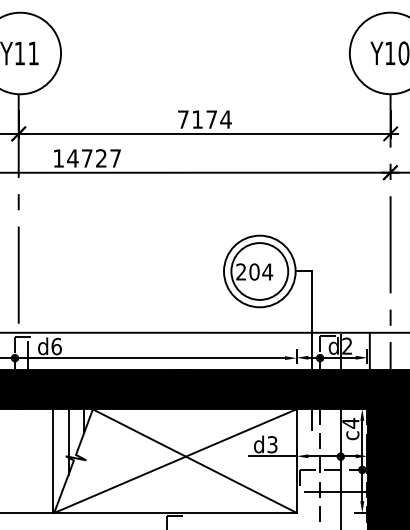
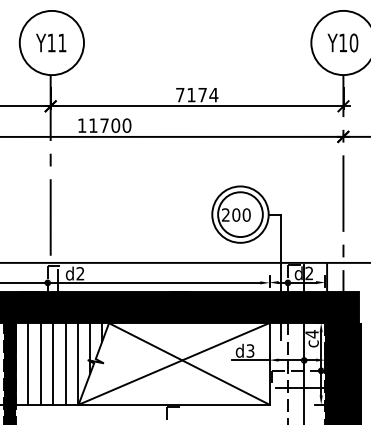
text: (93, 158) -> (109, 125), 14727 -> 11700
text: (267, 271) -> (246, 214), 204 -> 200
text: (56, 346) -> (80, 273), d6 -> d2
line: (5, 460) -> (40, 363), added
line: (22, 460) -> (53, 363), added
line: (37, 460) -> (65, 363), added

